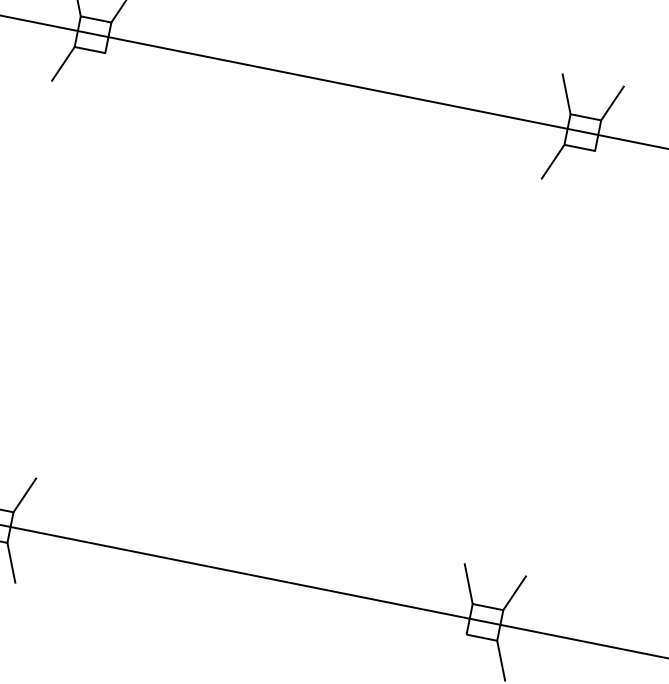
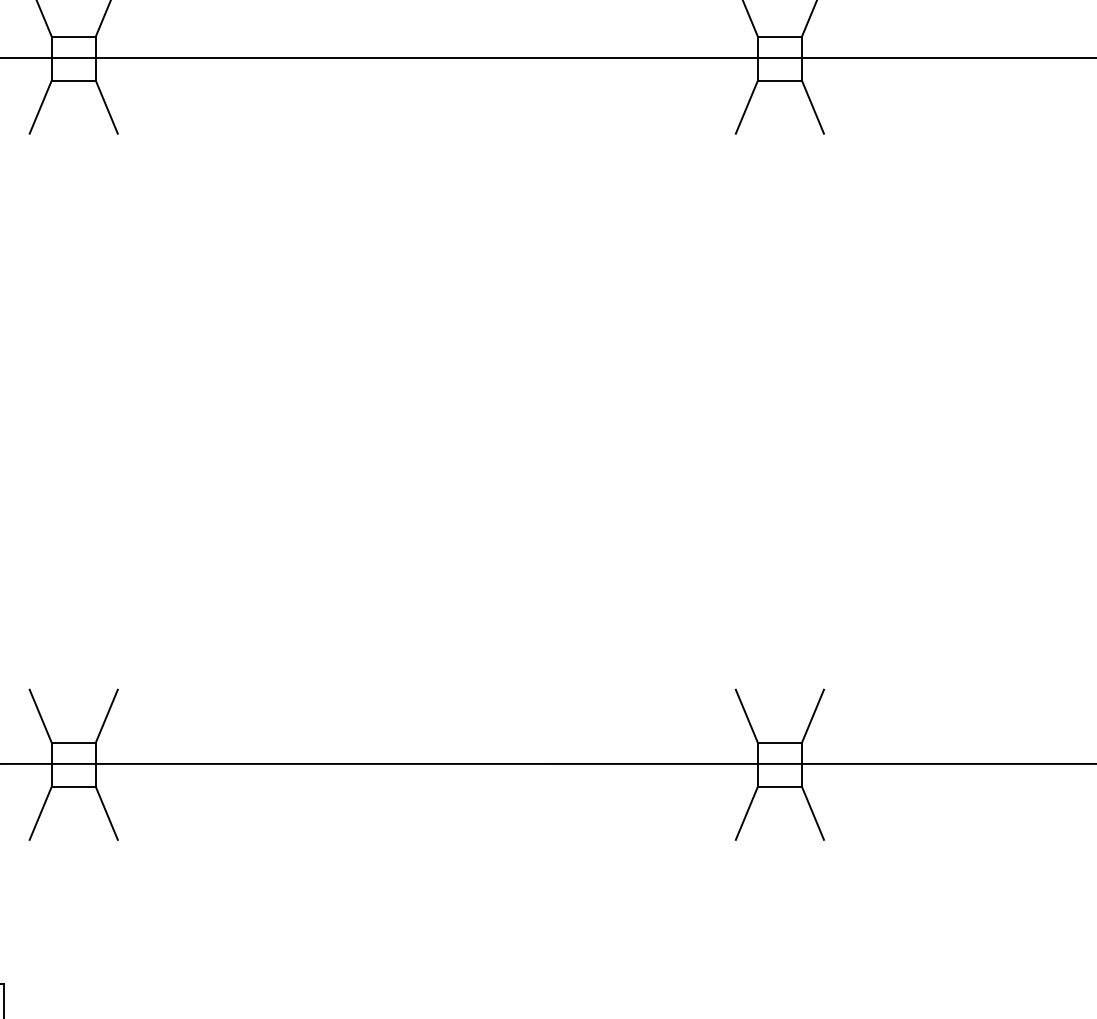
line: (109, 72) -> (106, 106), added
line: (598, 170) -> (812, 106), added
line: (455, 650) -> (746, 812), added

